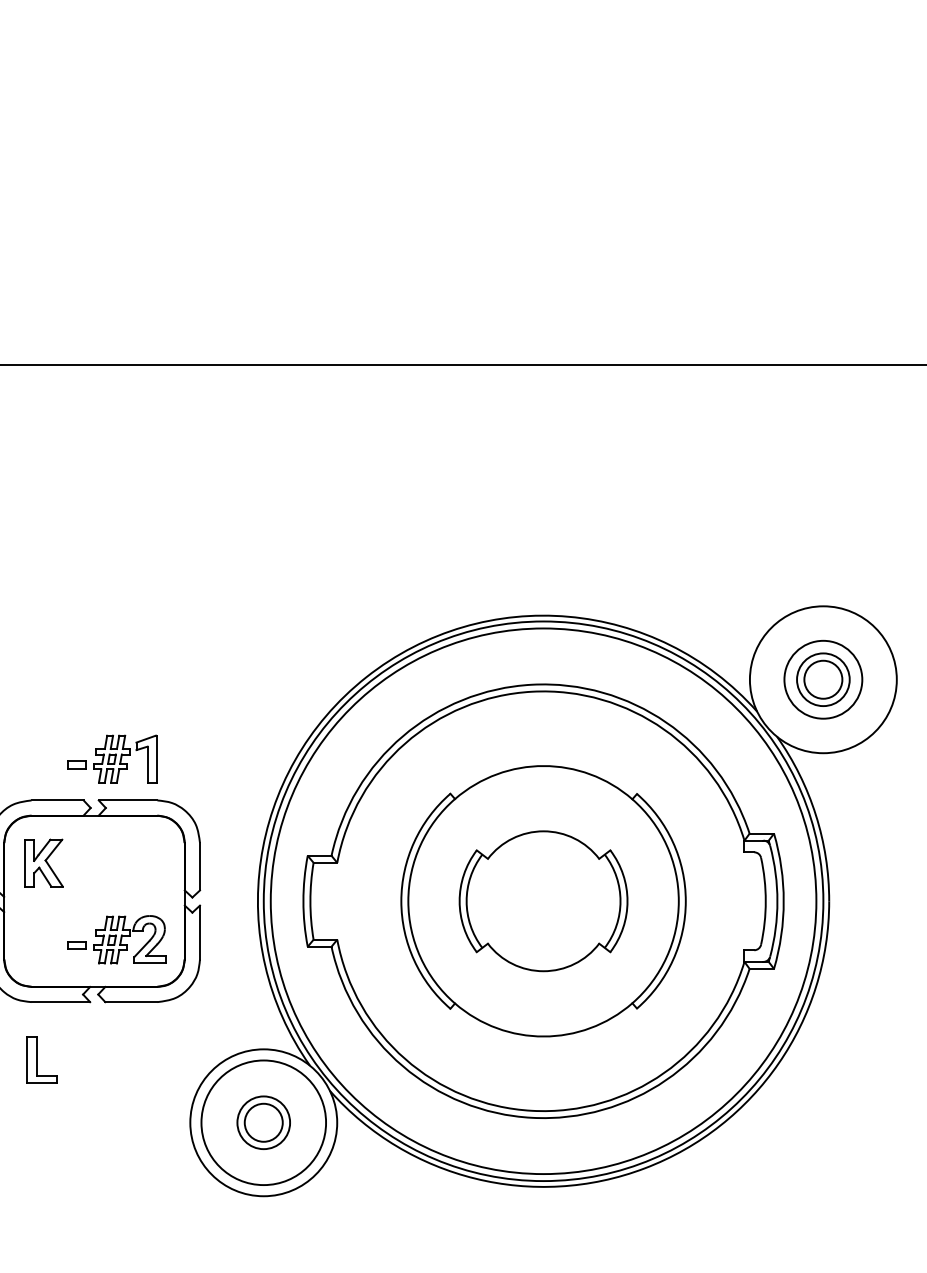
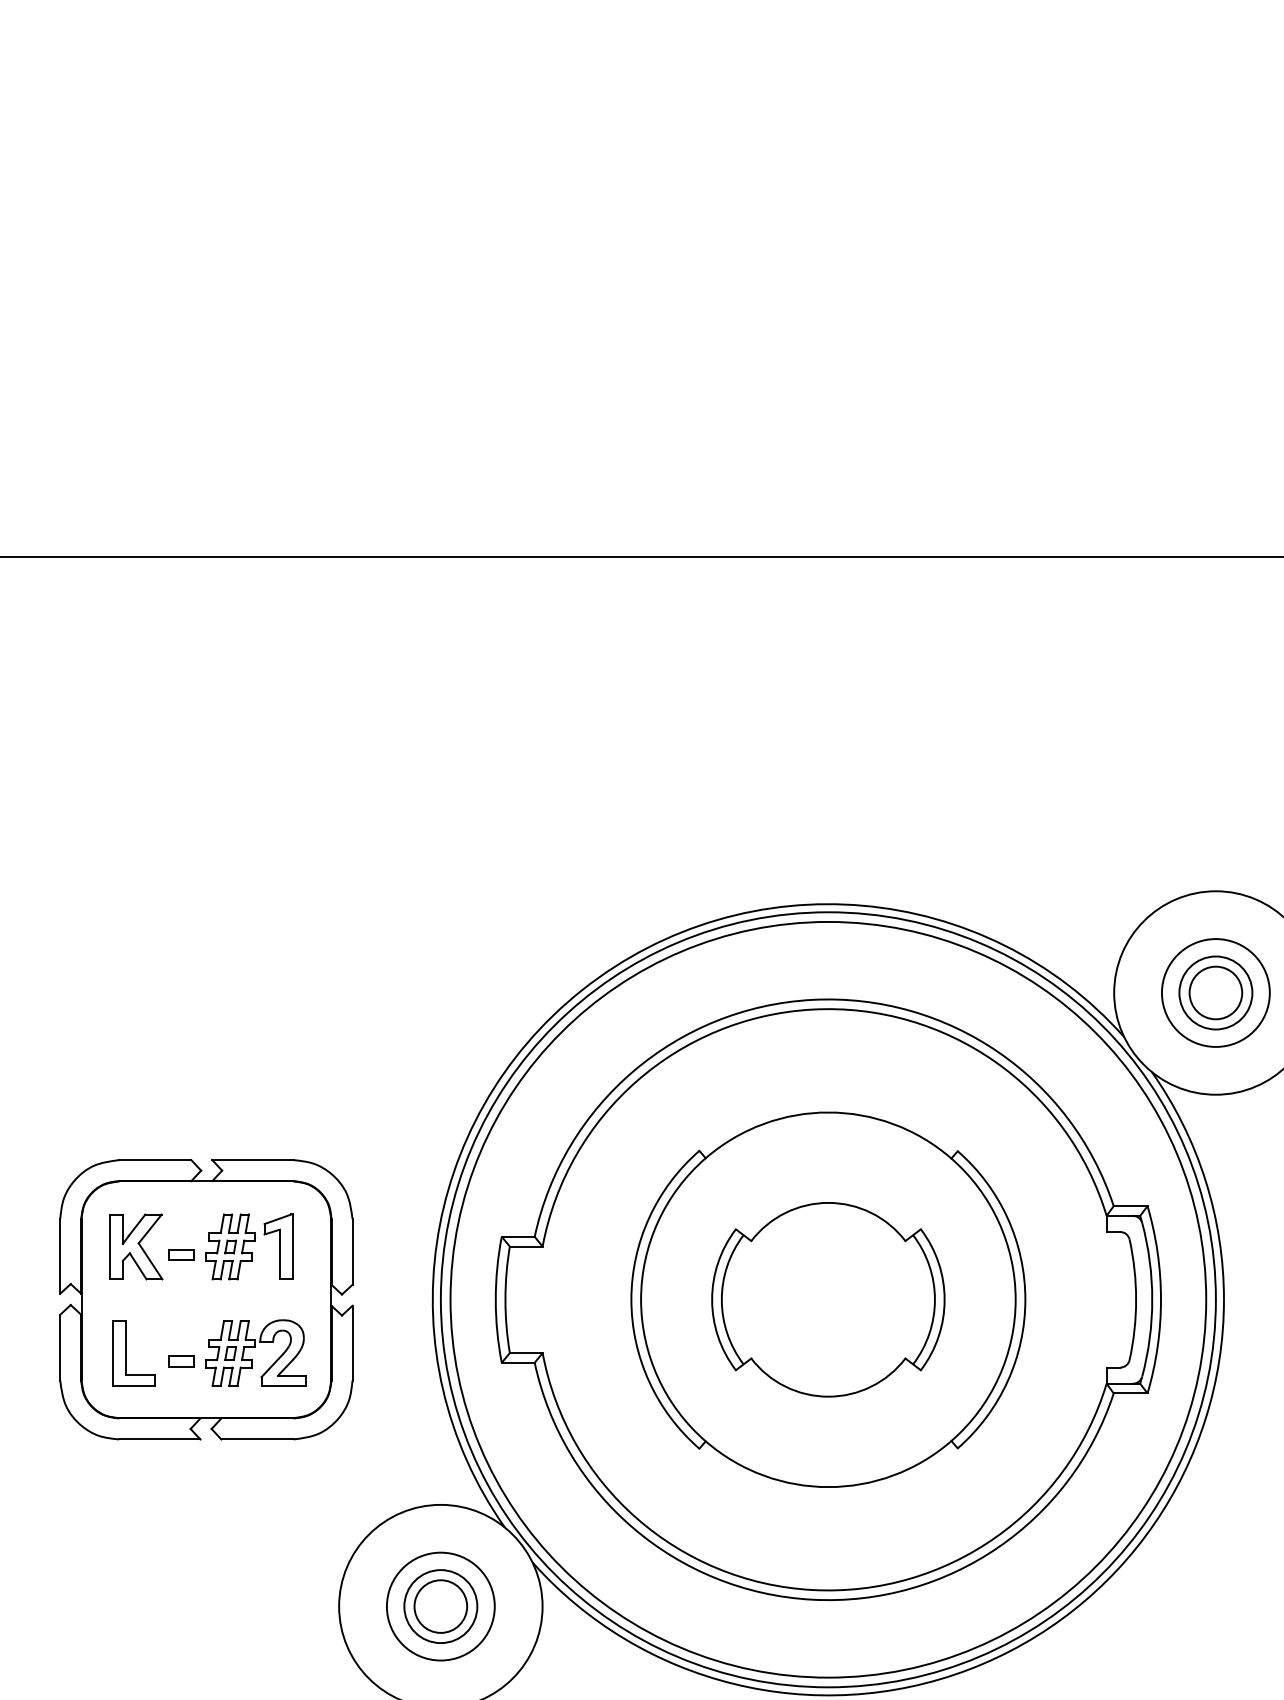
part: (112, 758) -> (231, 1246), moved
part: (41, 1059) -> (132, 1352), moved
circle: (263, 1122) -> (440, 1606), size x0.62

